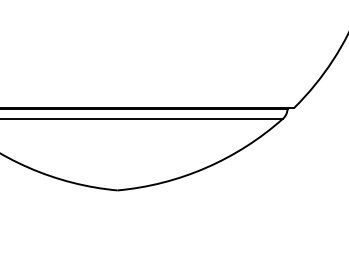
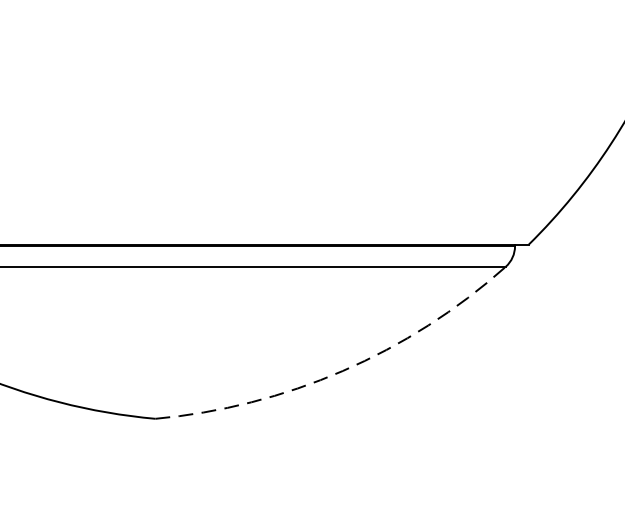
arc: (206, 167) -> (343, 370), solid -> dashed

